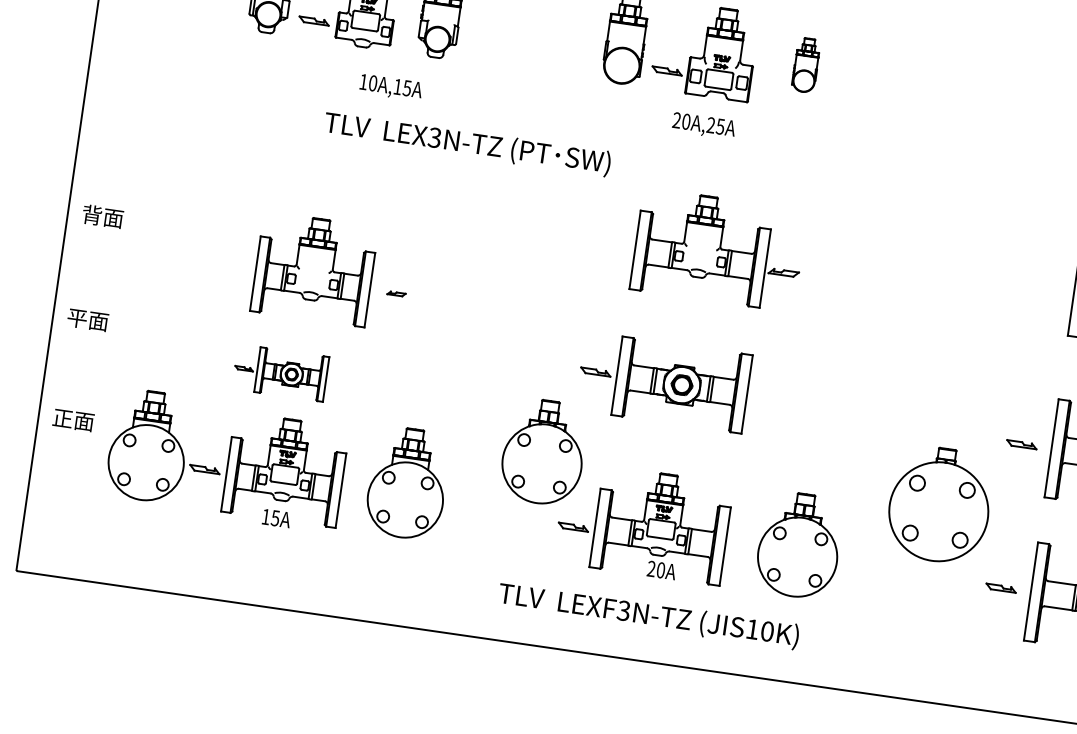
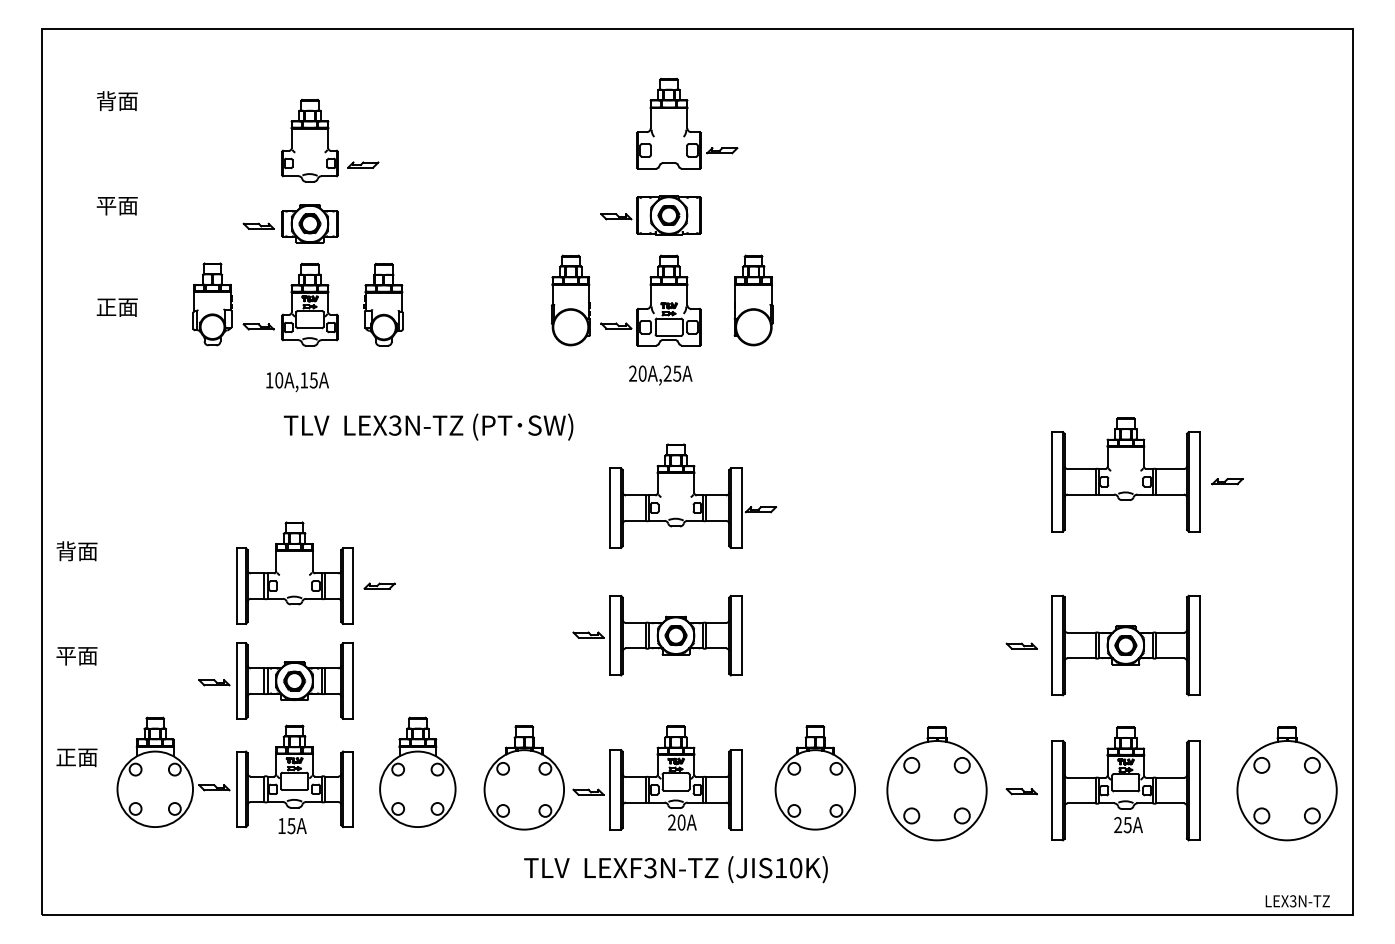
part: (806, 65) -> (753, 300), size x1.67
text: (390, 88) -> (297, 382), moved
part: (396, 293) -> (379, 585), size x1.67
part: (280, 372) -> (275, 680), size x1.67
part: (542, 451) -> (523, 777), moved
part: (939, 504) -> (936, 783), moved

